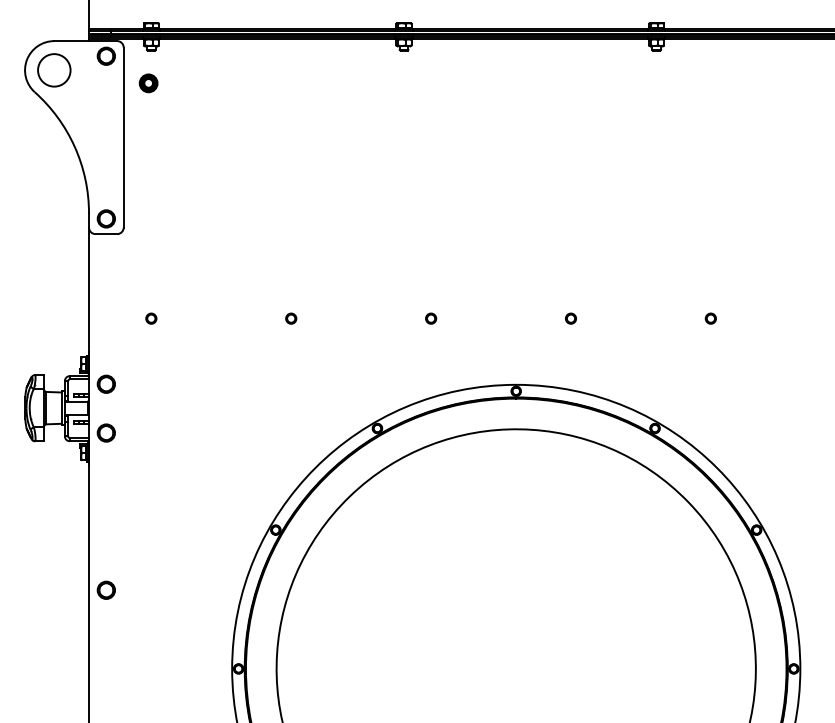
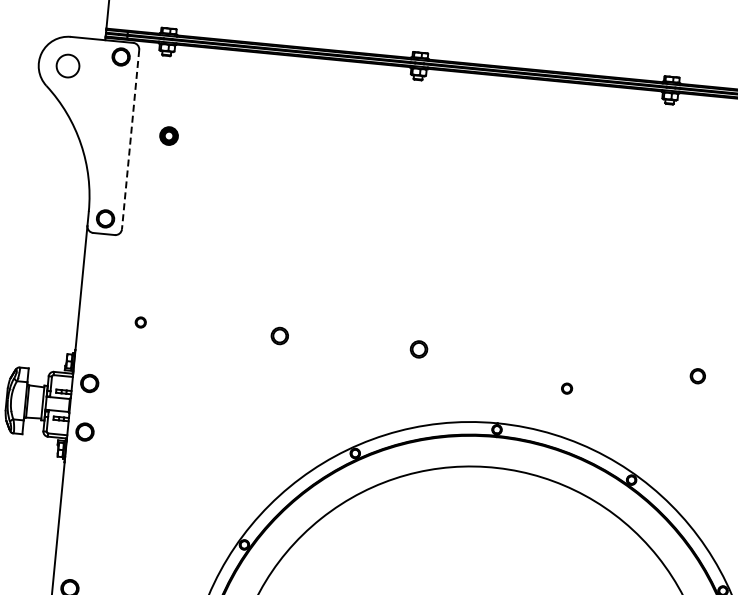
circle: (54, 70) -> (68, 66), size x0.7
part: (148, 83) -> (168, 136), moved
line: (123, 138) -> (130, 140), solid -> dashed
part: (291, 318) -> (280, 335), size x1.6
part: (431, 318) -> (419, 349), size x1.6
part: (570, 318) -> (566, 388), moved
part: (710, 318) -> (697, 375), size x1.4

